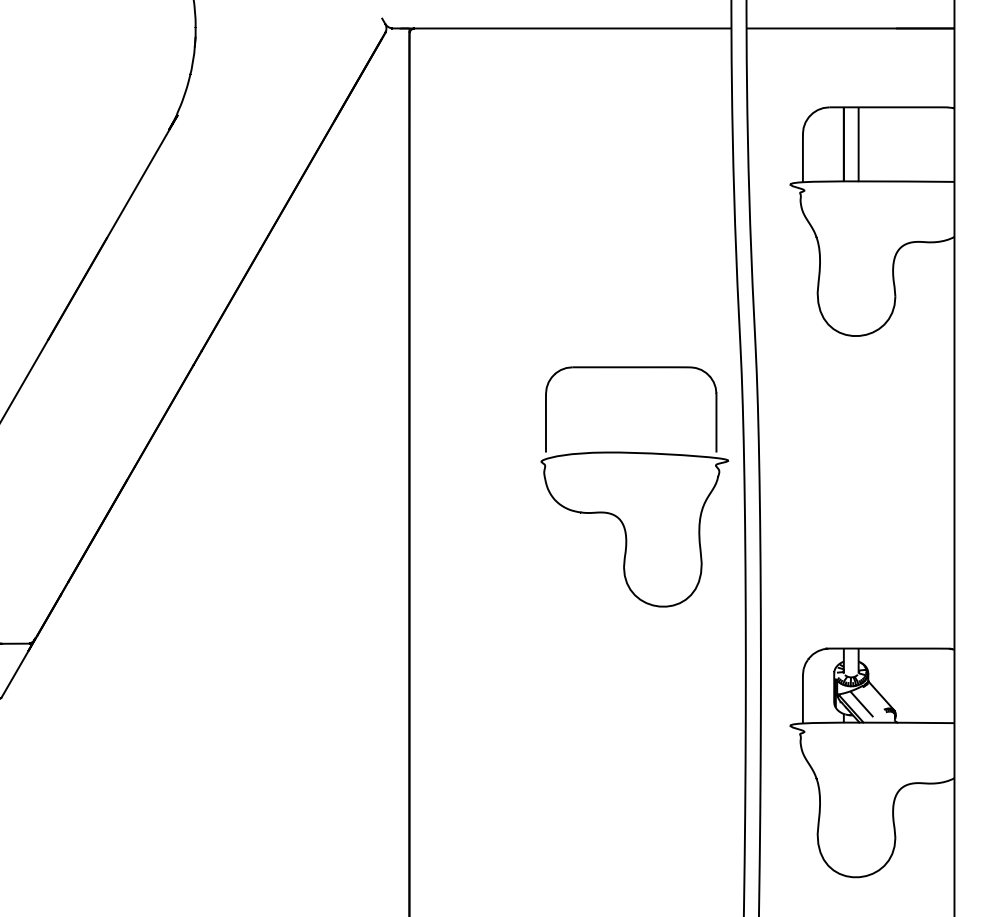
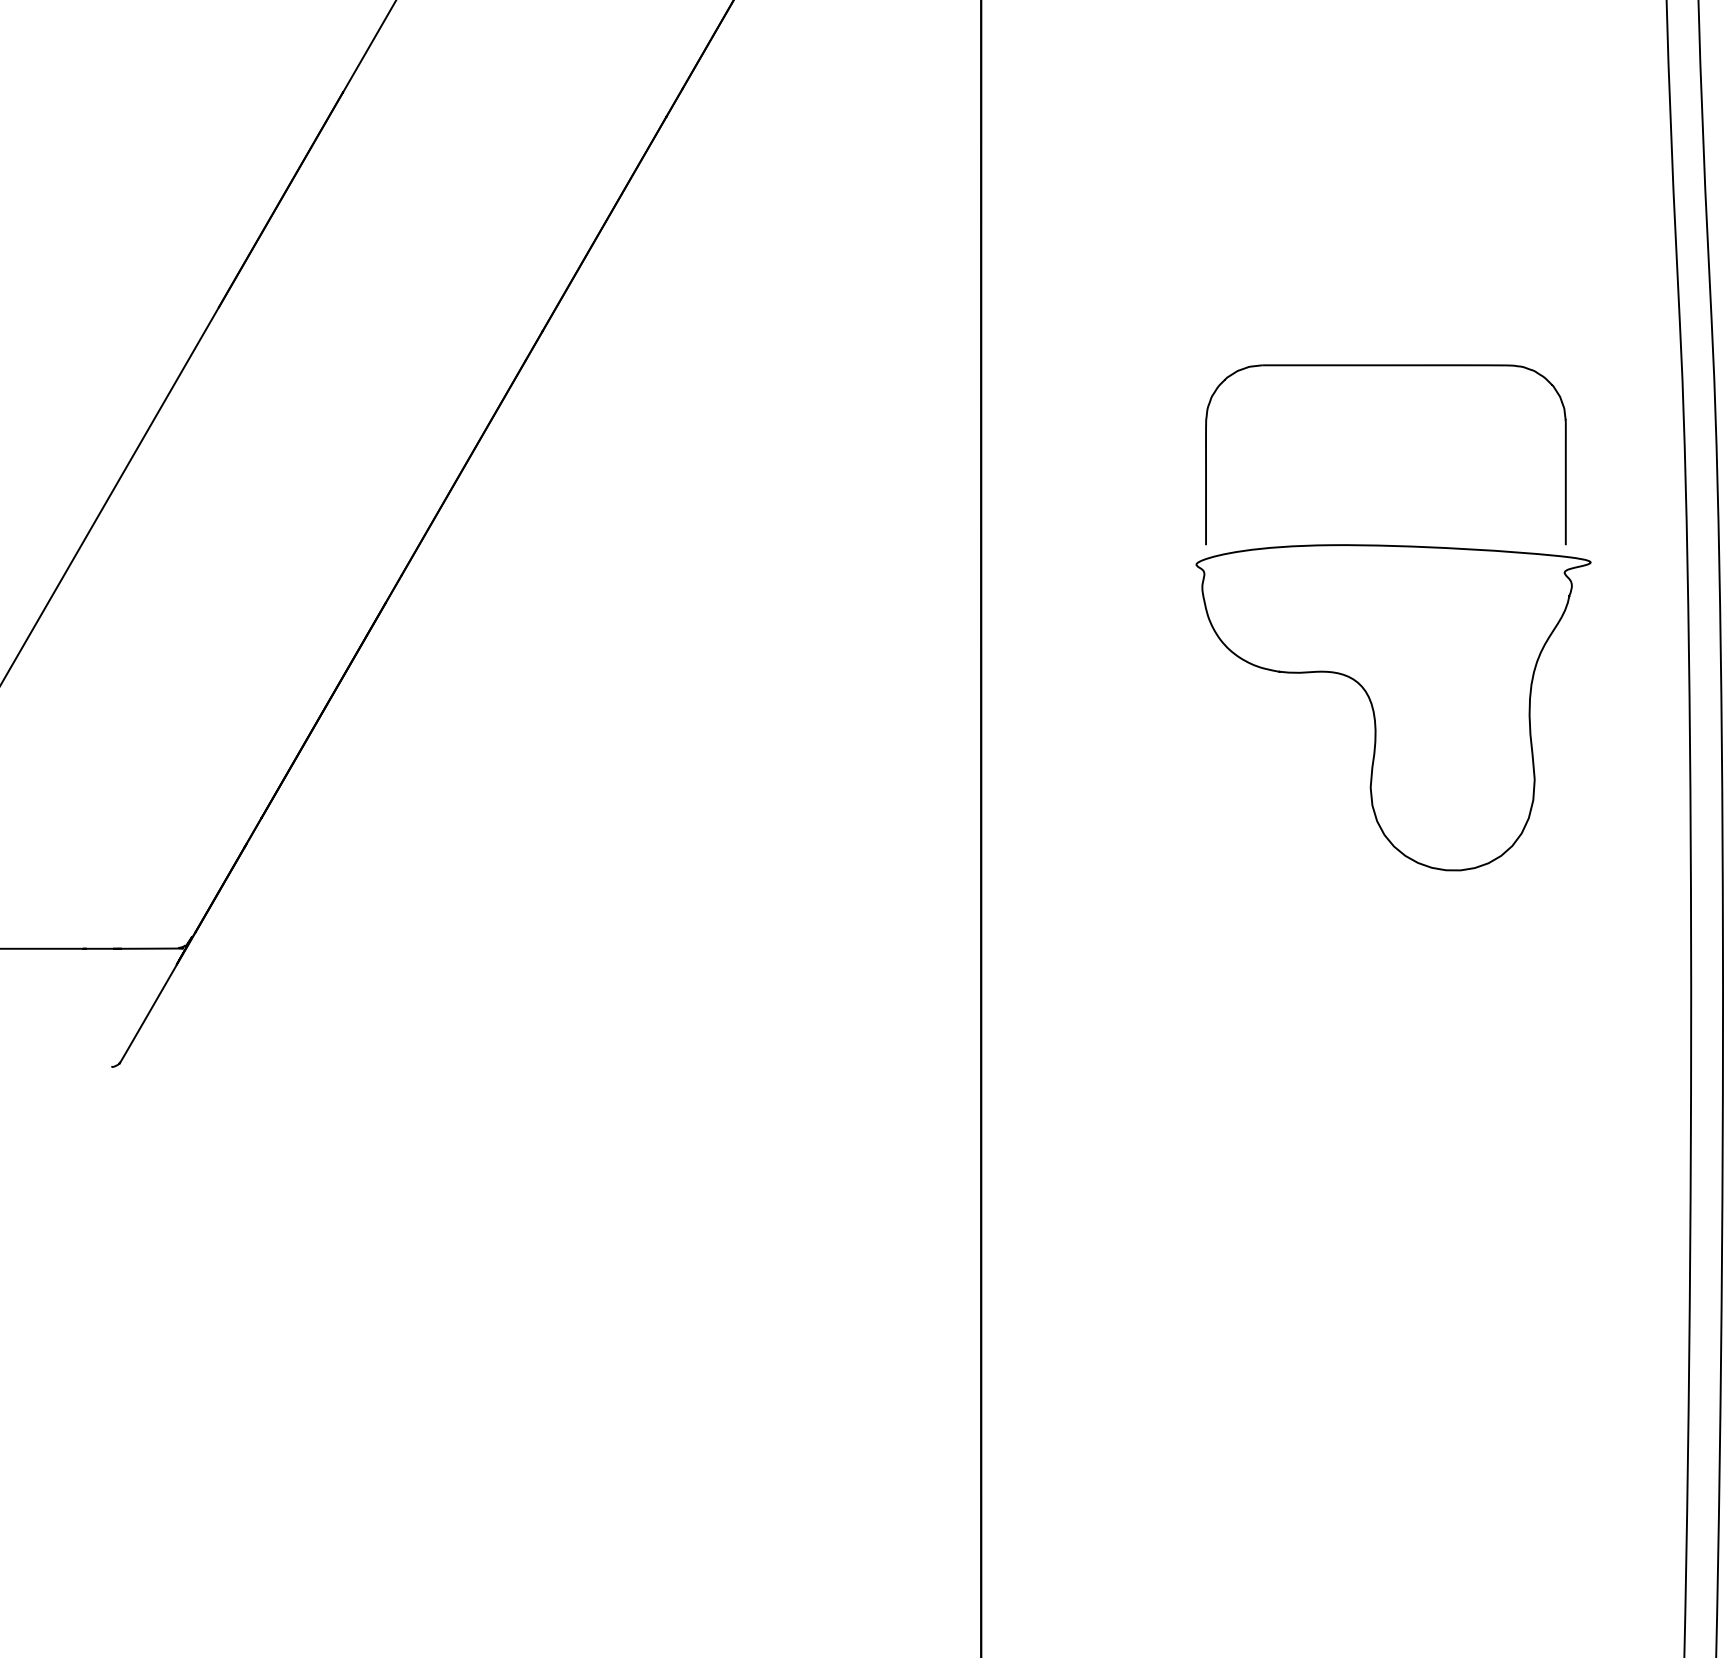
part: (634, 486) -> (1392, 616), moved

